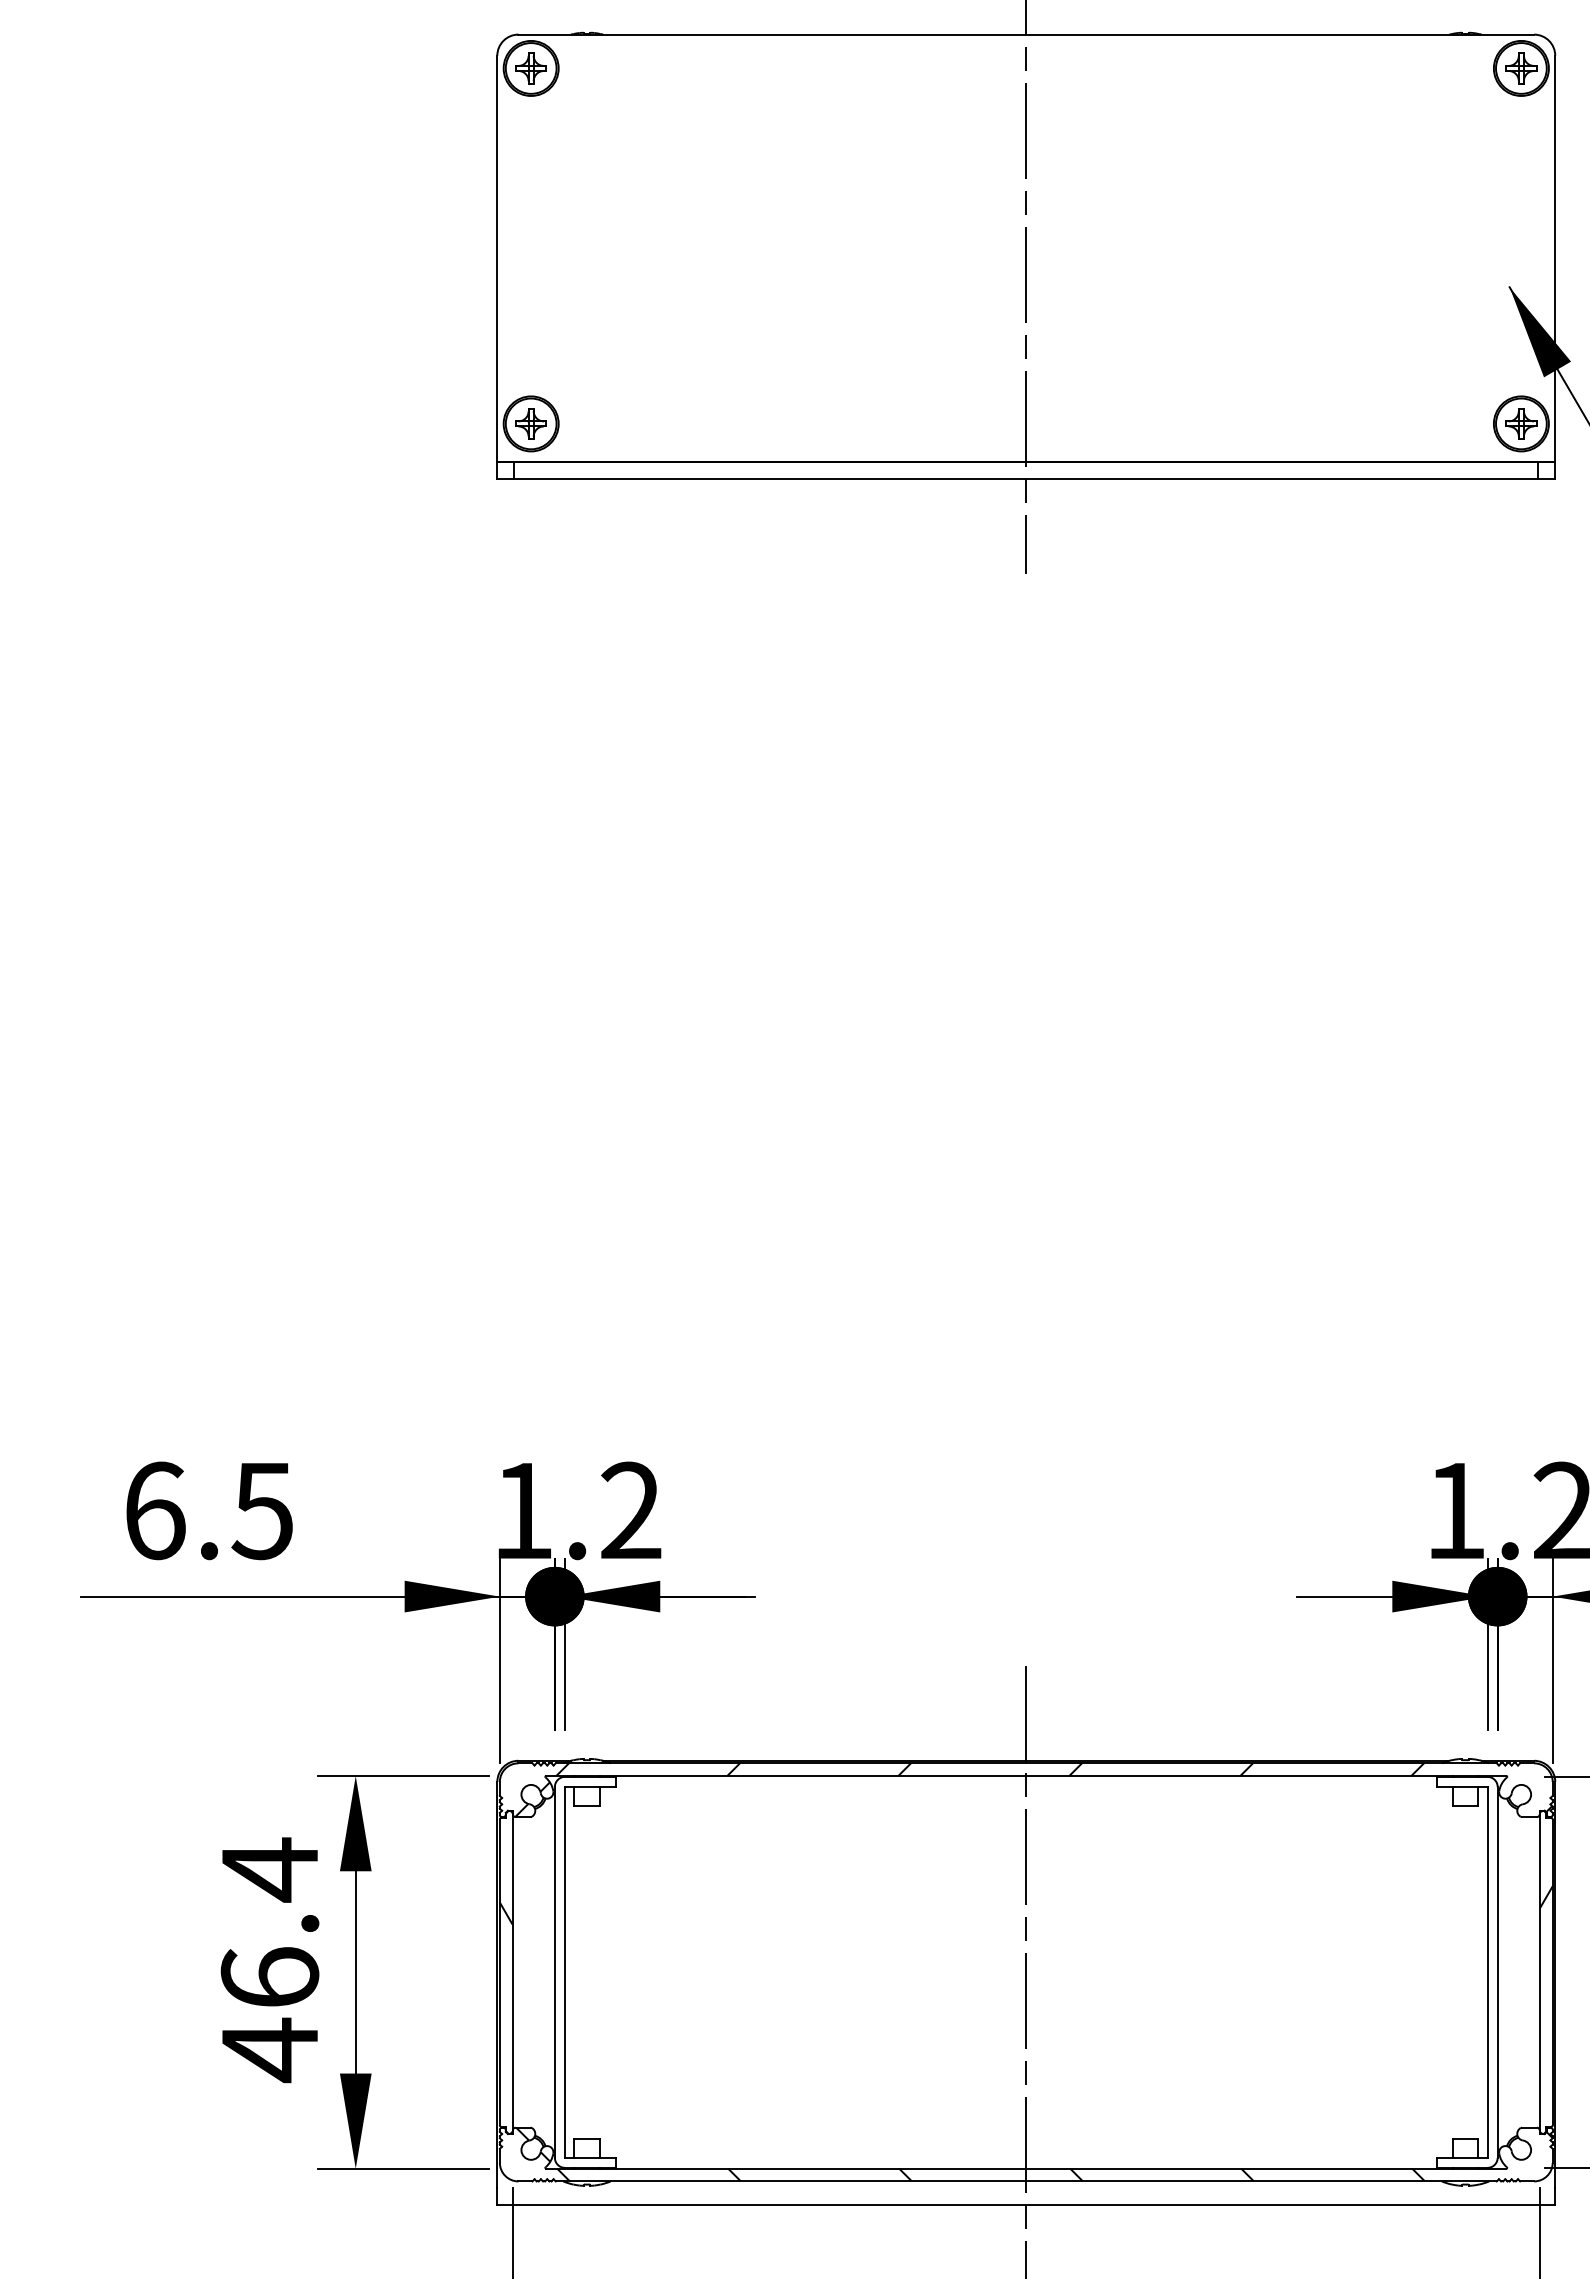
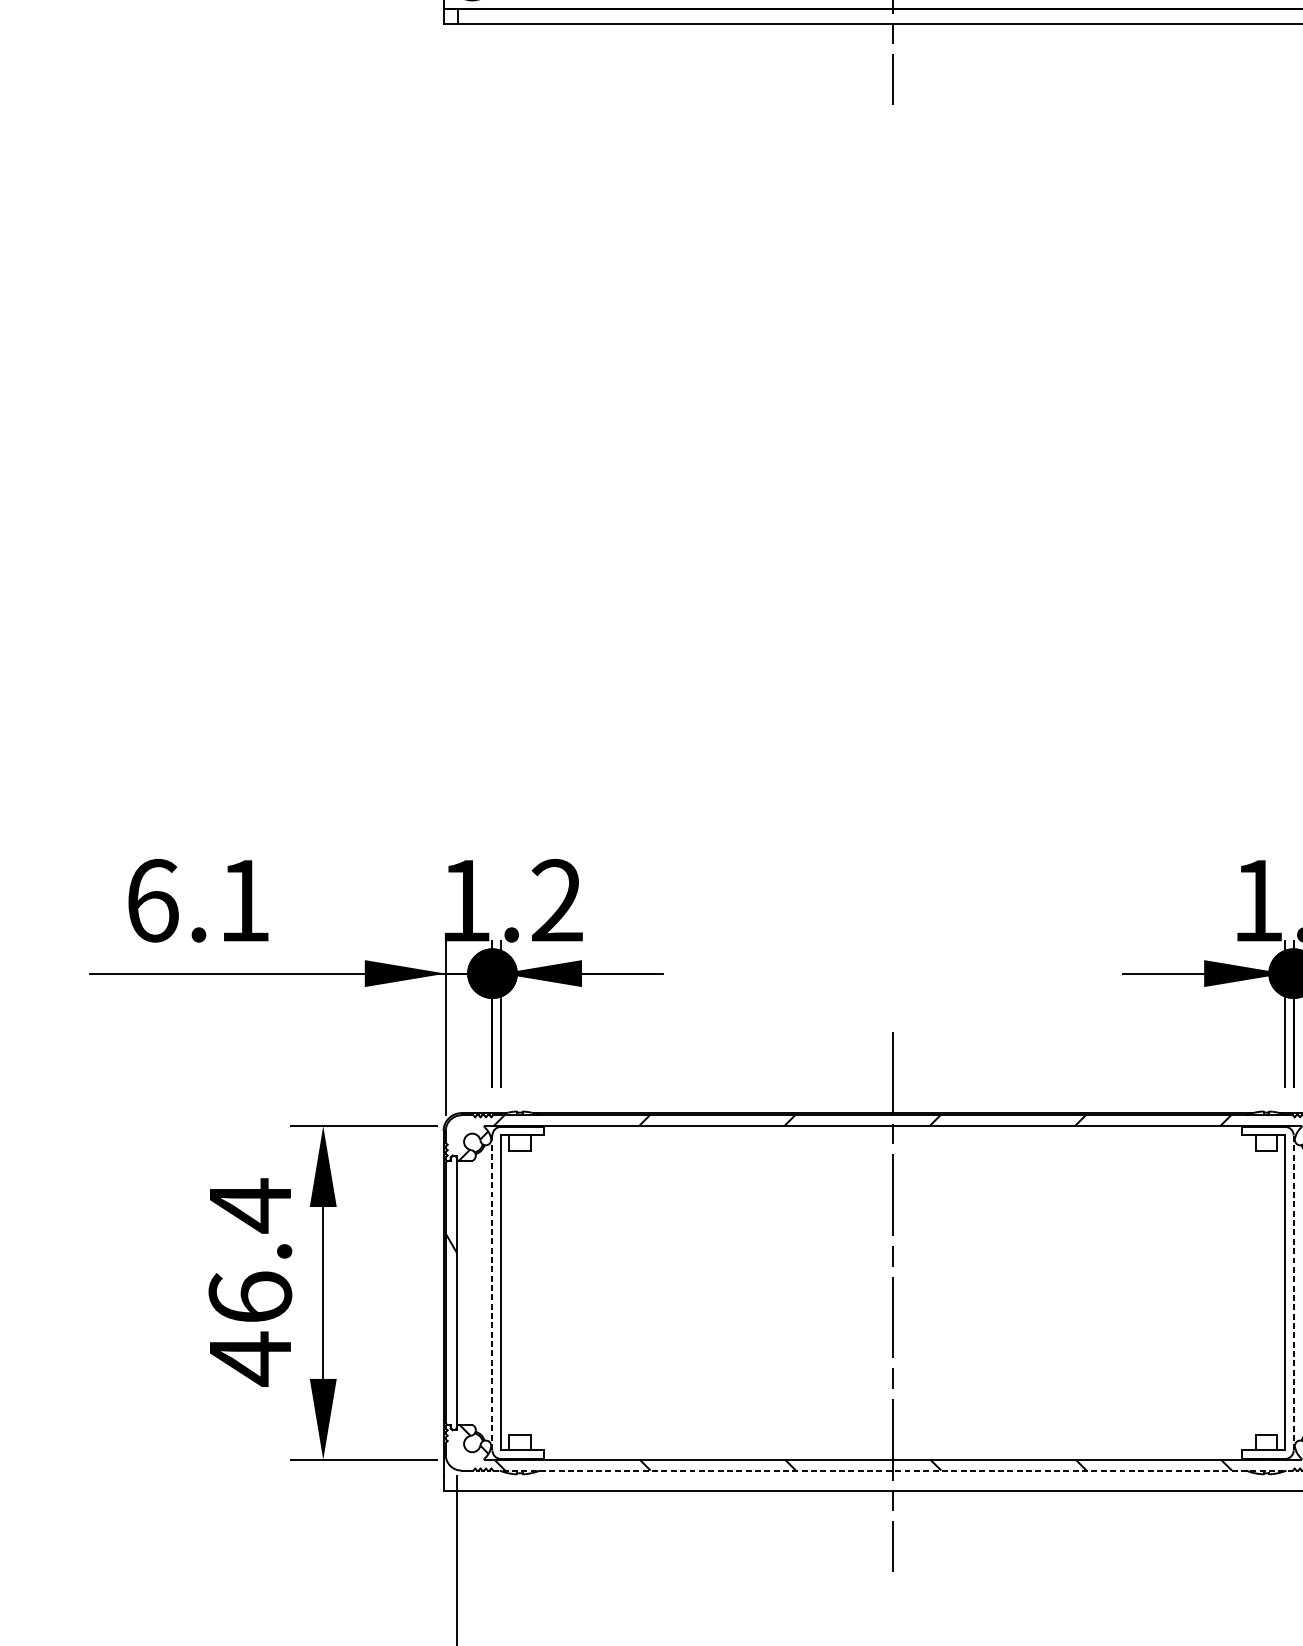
text: (261, 1511) -> (243, 901), 6.5 -> 6.1
line: (1497, 1971) -> (1293, 1292), solid -> dashed
line: (554, 1972) -> (492, 1293), solid -> dashed
line: (1026, 2181) -> (893, 1470), solid -> dashed

